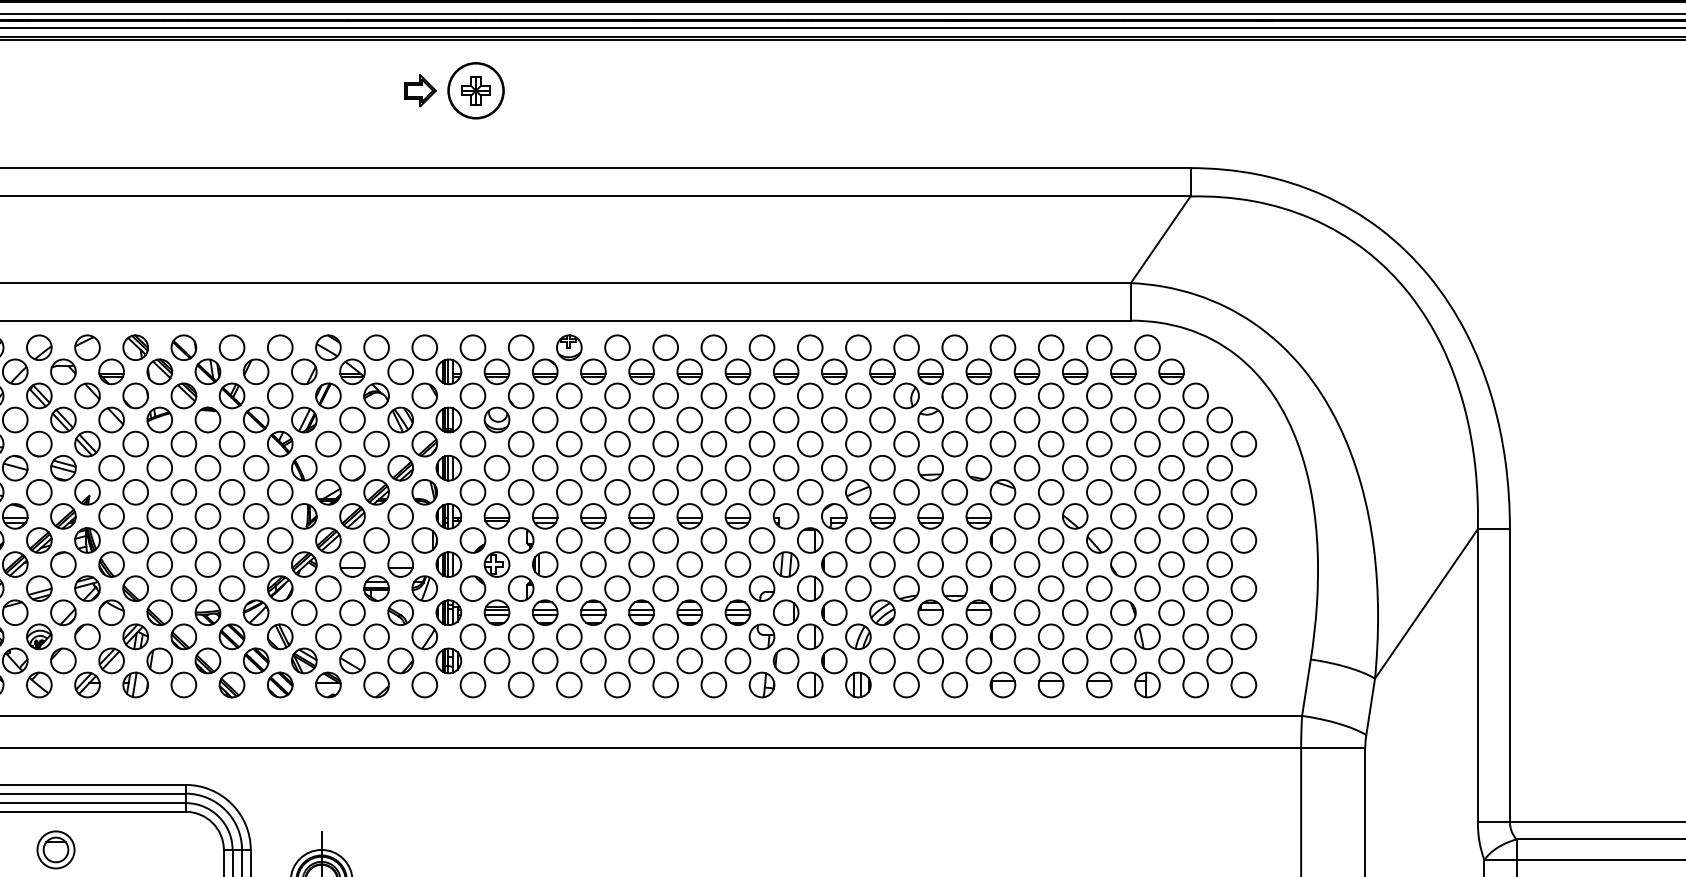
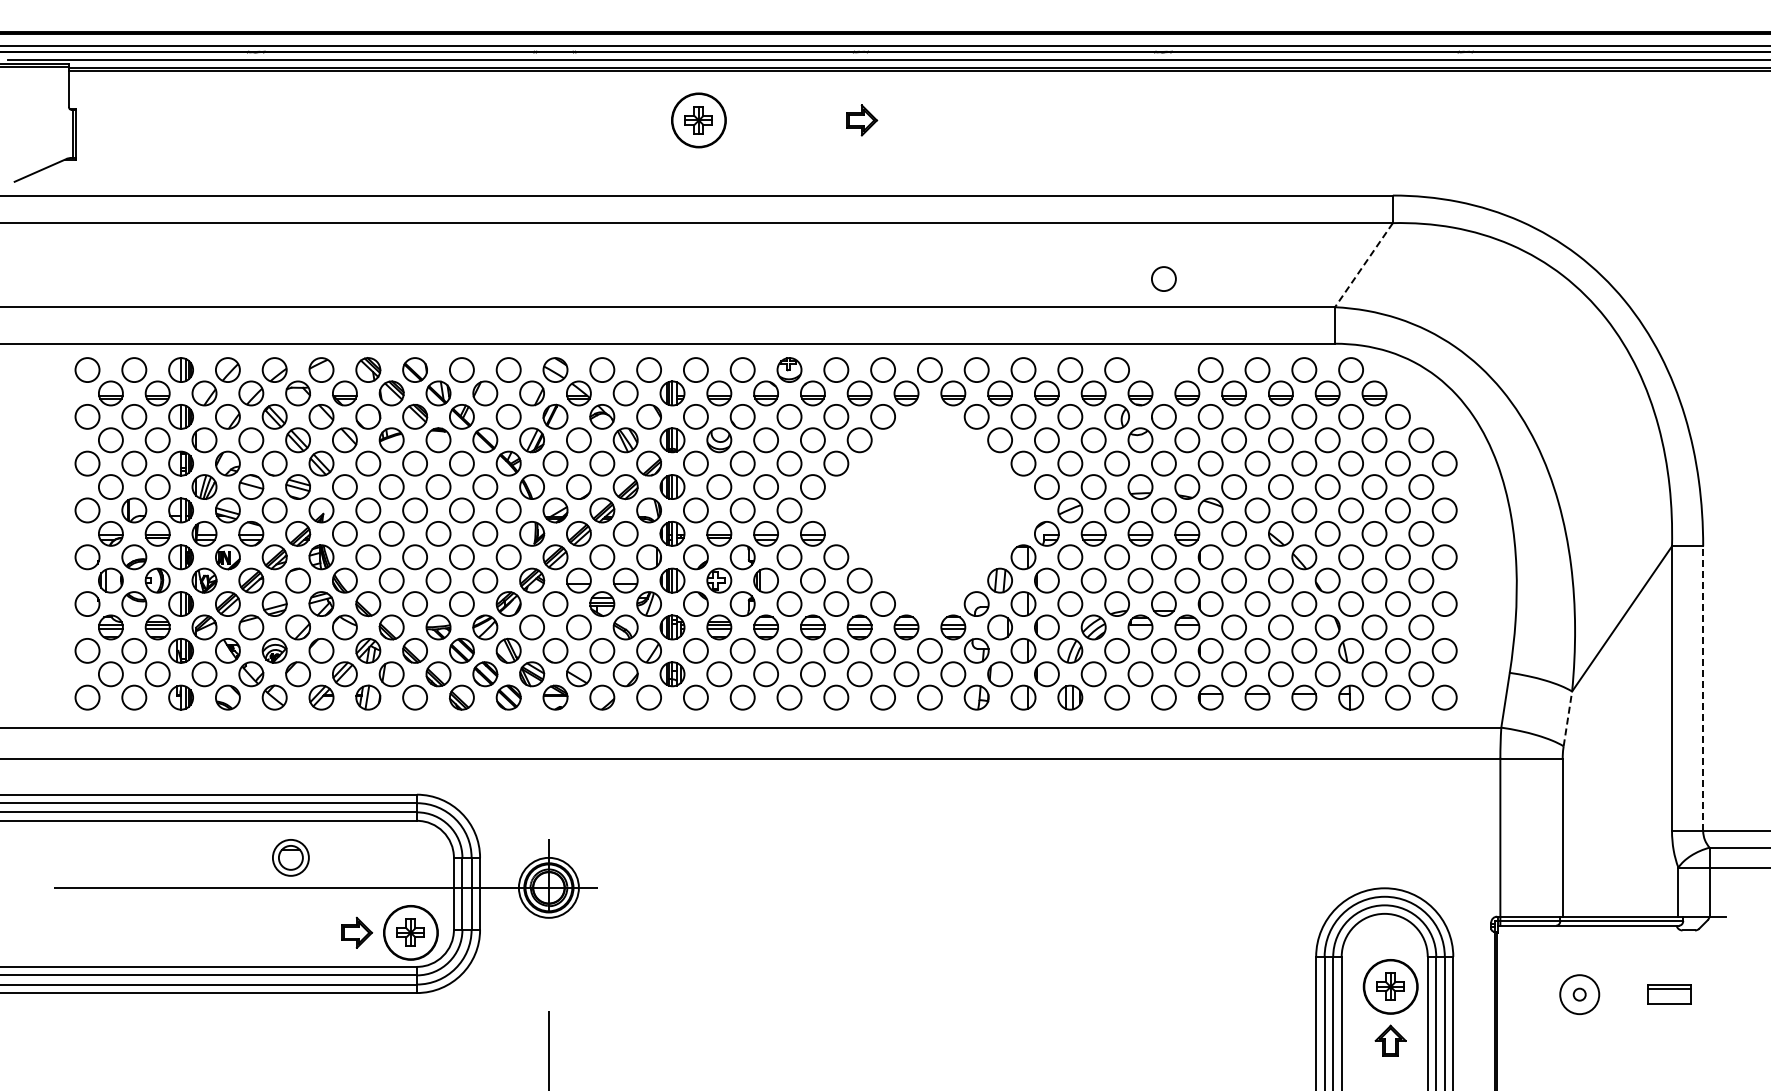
part: (421, 90) -> (862, 120), moved
line: (1160, 240) -> (1363, 265), solid -> dashed
circle: (954, 347) -> (1163, 278), moved
part: (713, 492) -> (929, 510), removed
line: (1510, 675) -> (1703, 688), solid -> dashed
line: (1370, 706) -> (1567, 718), solid -> dashed

